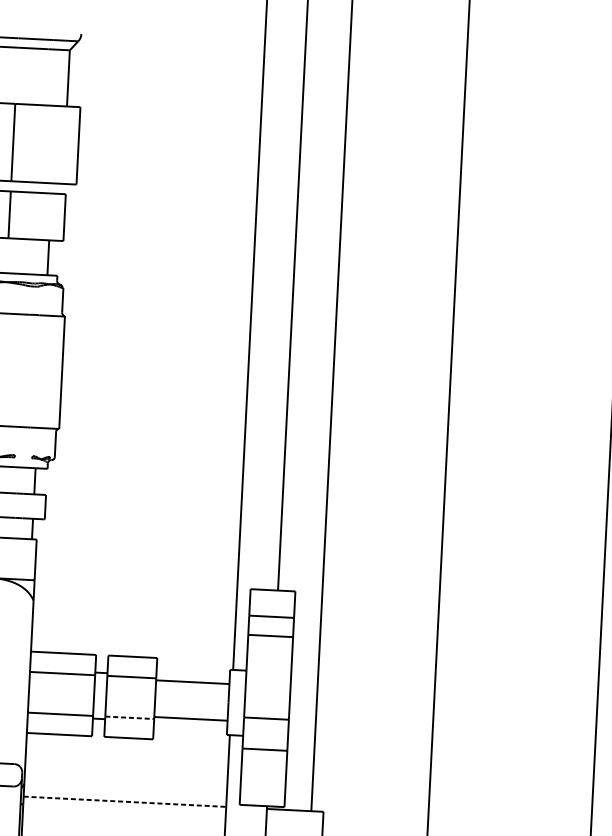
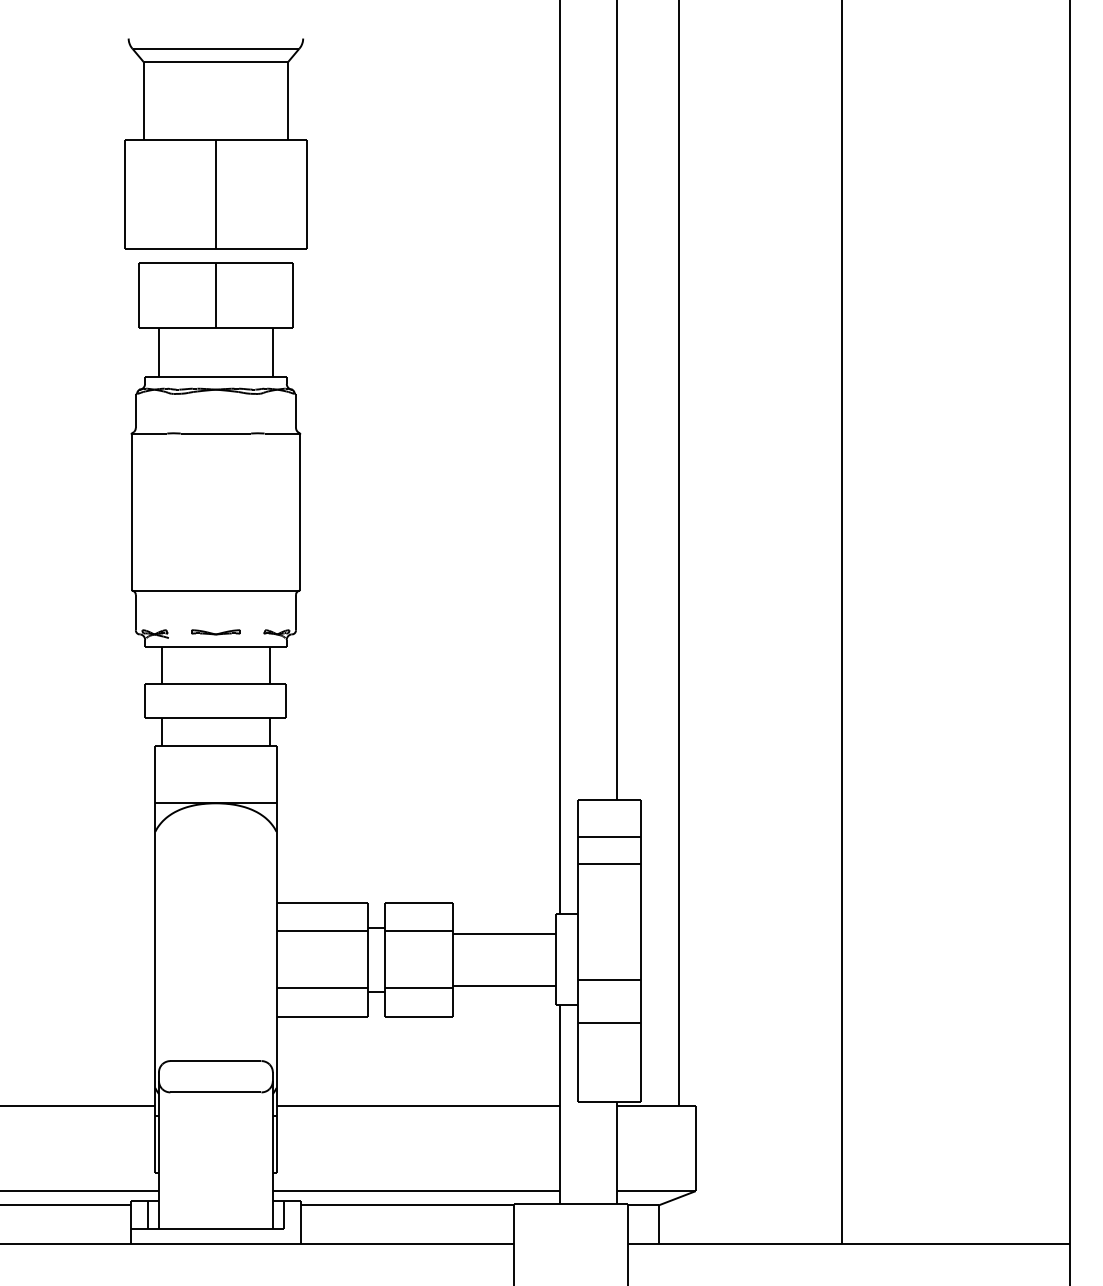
line: (130, 717) -> (419, 988), dashed -> solid
line: (125, 801) -> (418, 1105), dashed -> solid

